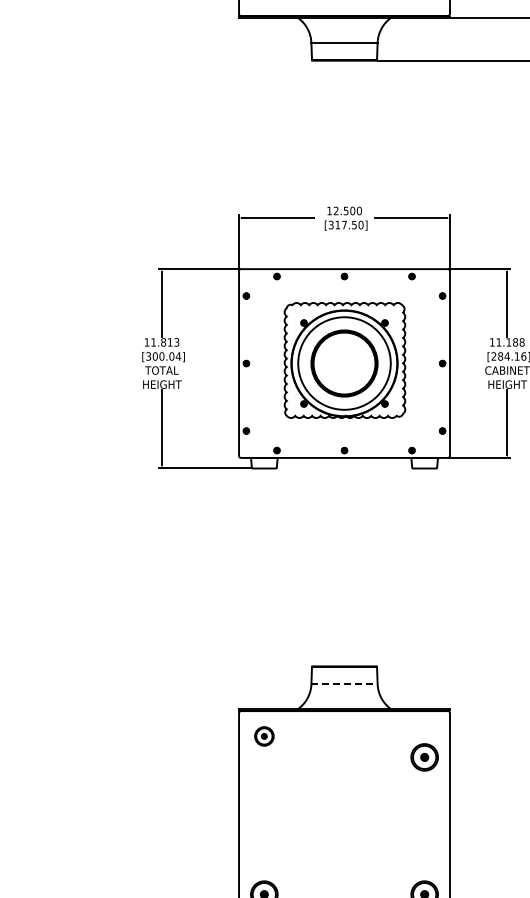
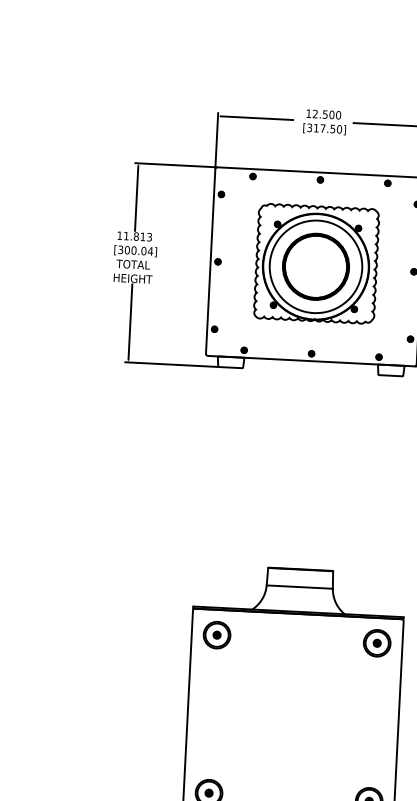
line: (345, 684) -> (300, 587), dashed -> solid
part: (264, 736) -> (217, 635), size x1.43
part: (424, 757) -> (377, 643), moved

